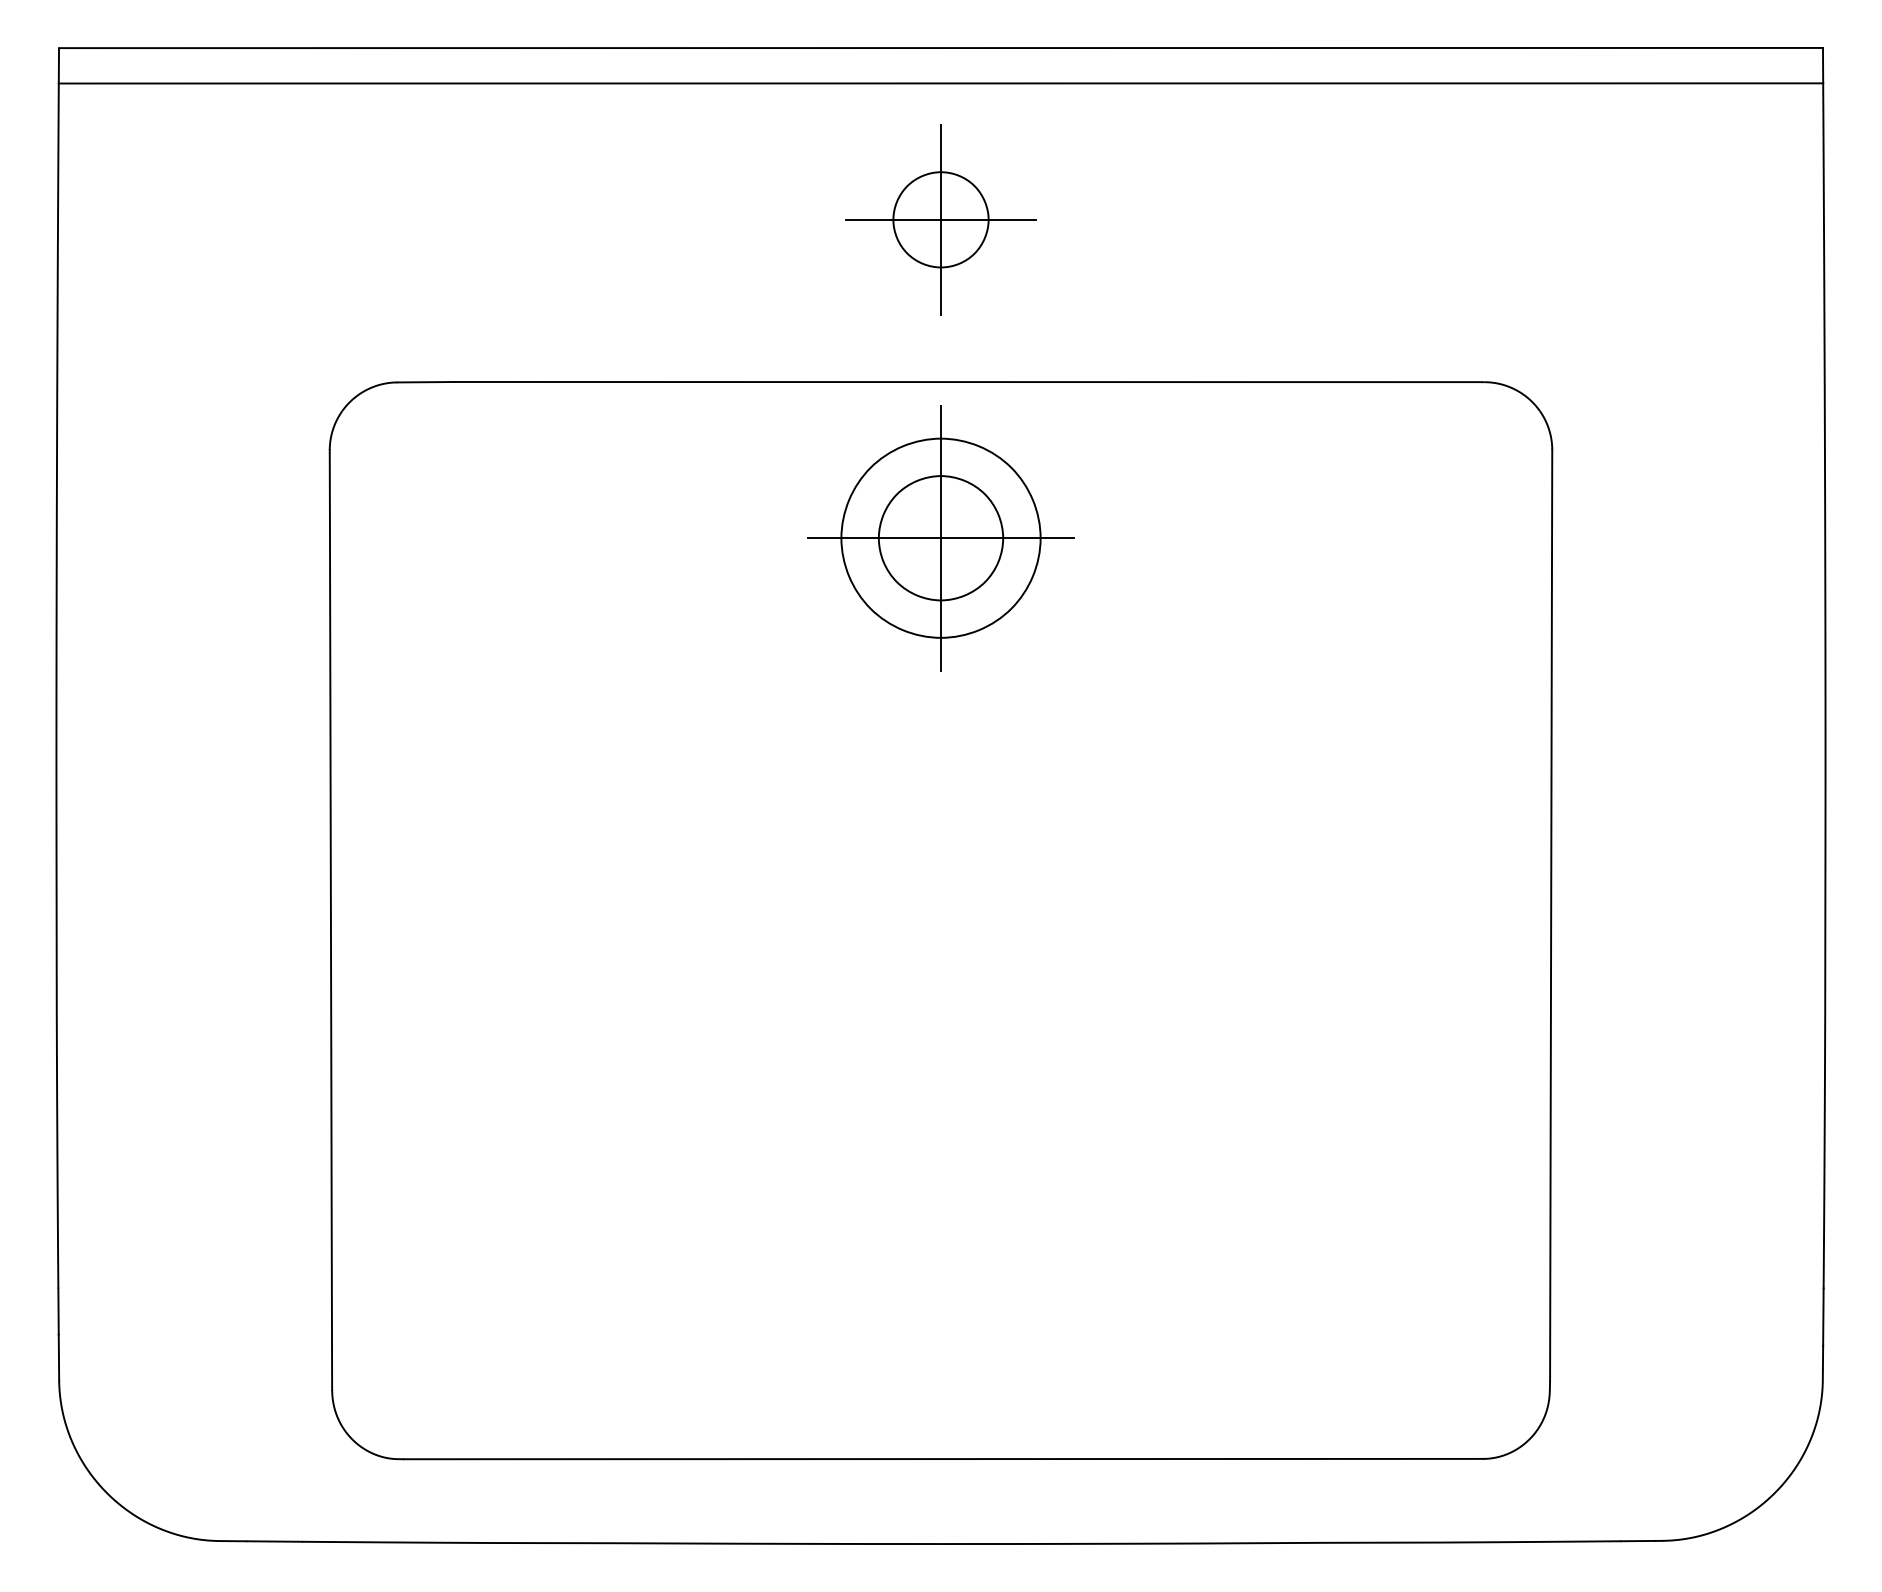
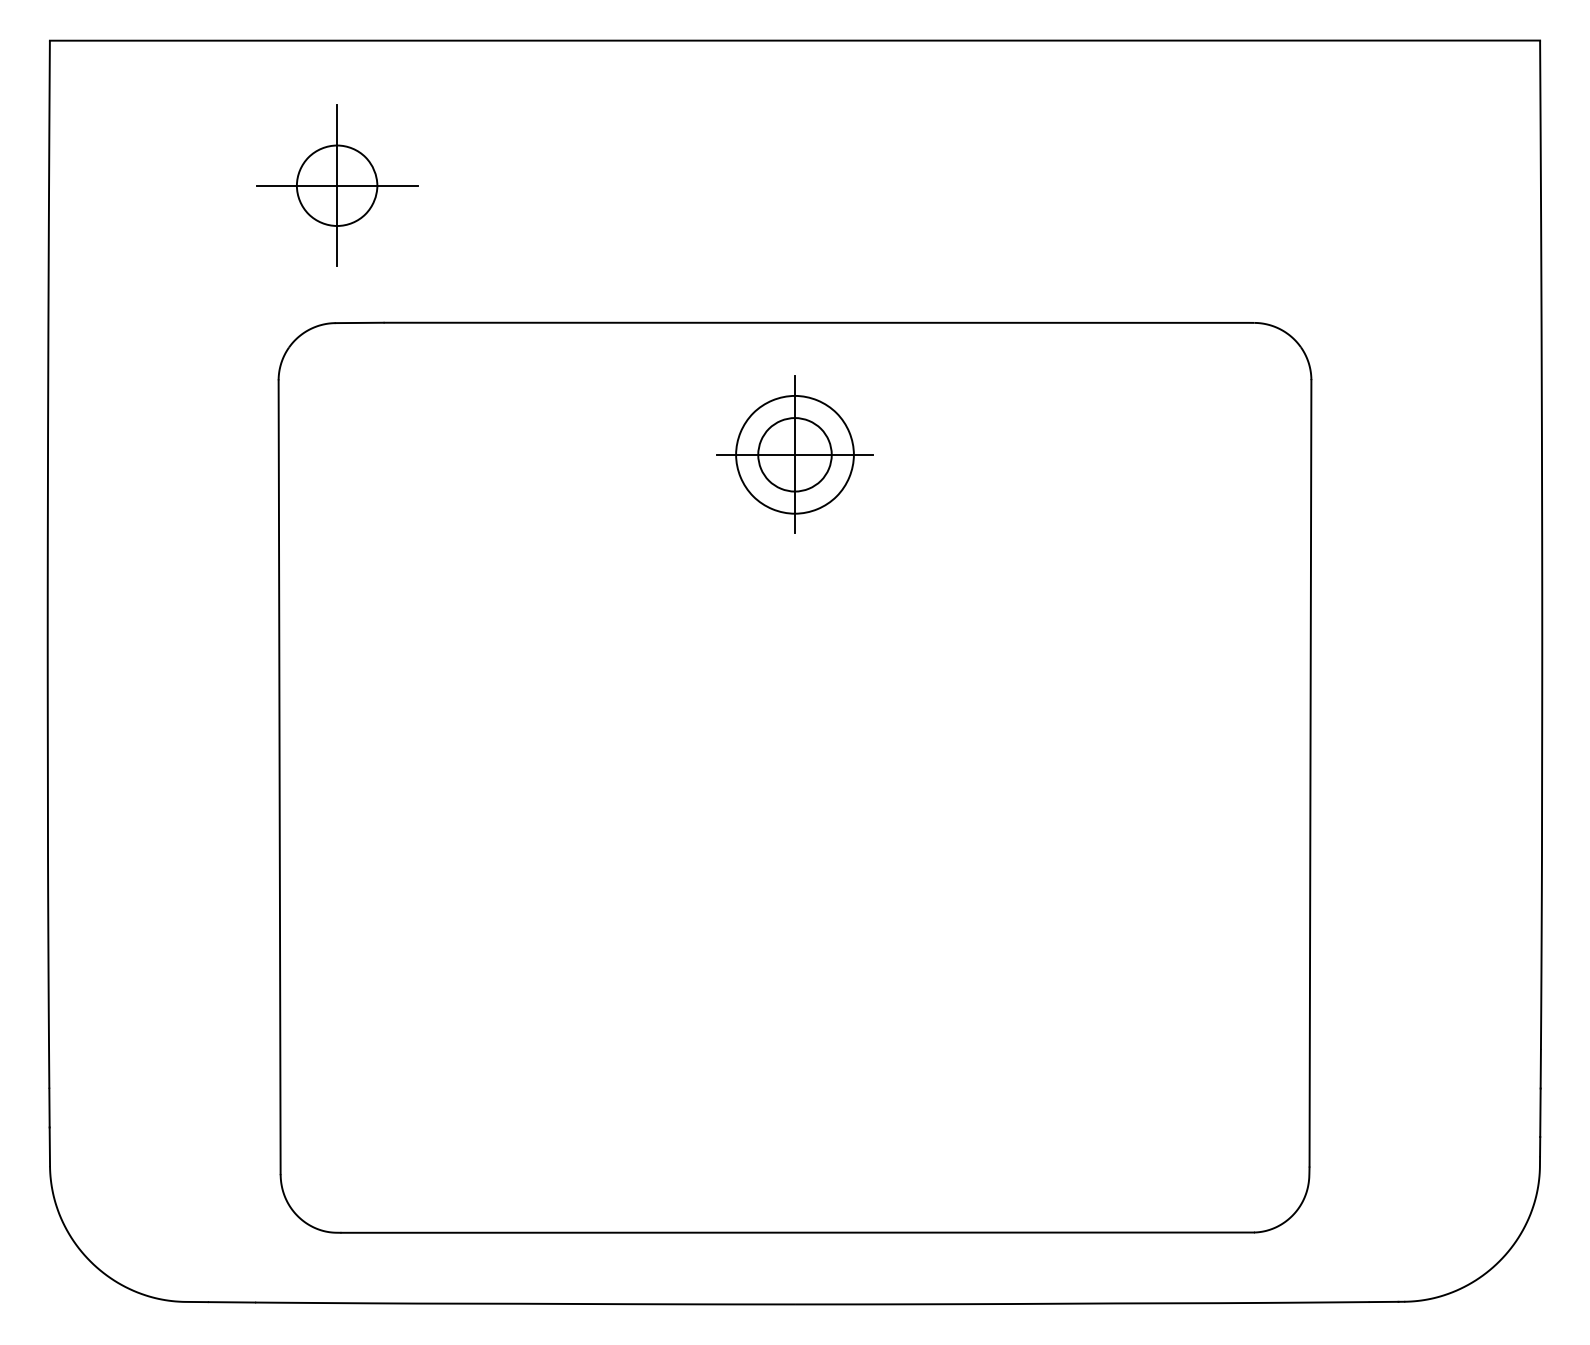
line: (940, 83) -> (794, 70), removed
part: (940, 219) -> (336, 185), moved
part: (940, 538) -> (794, 454), size x0.7

